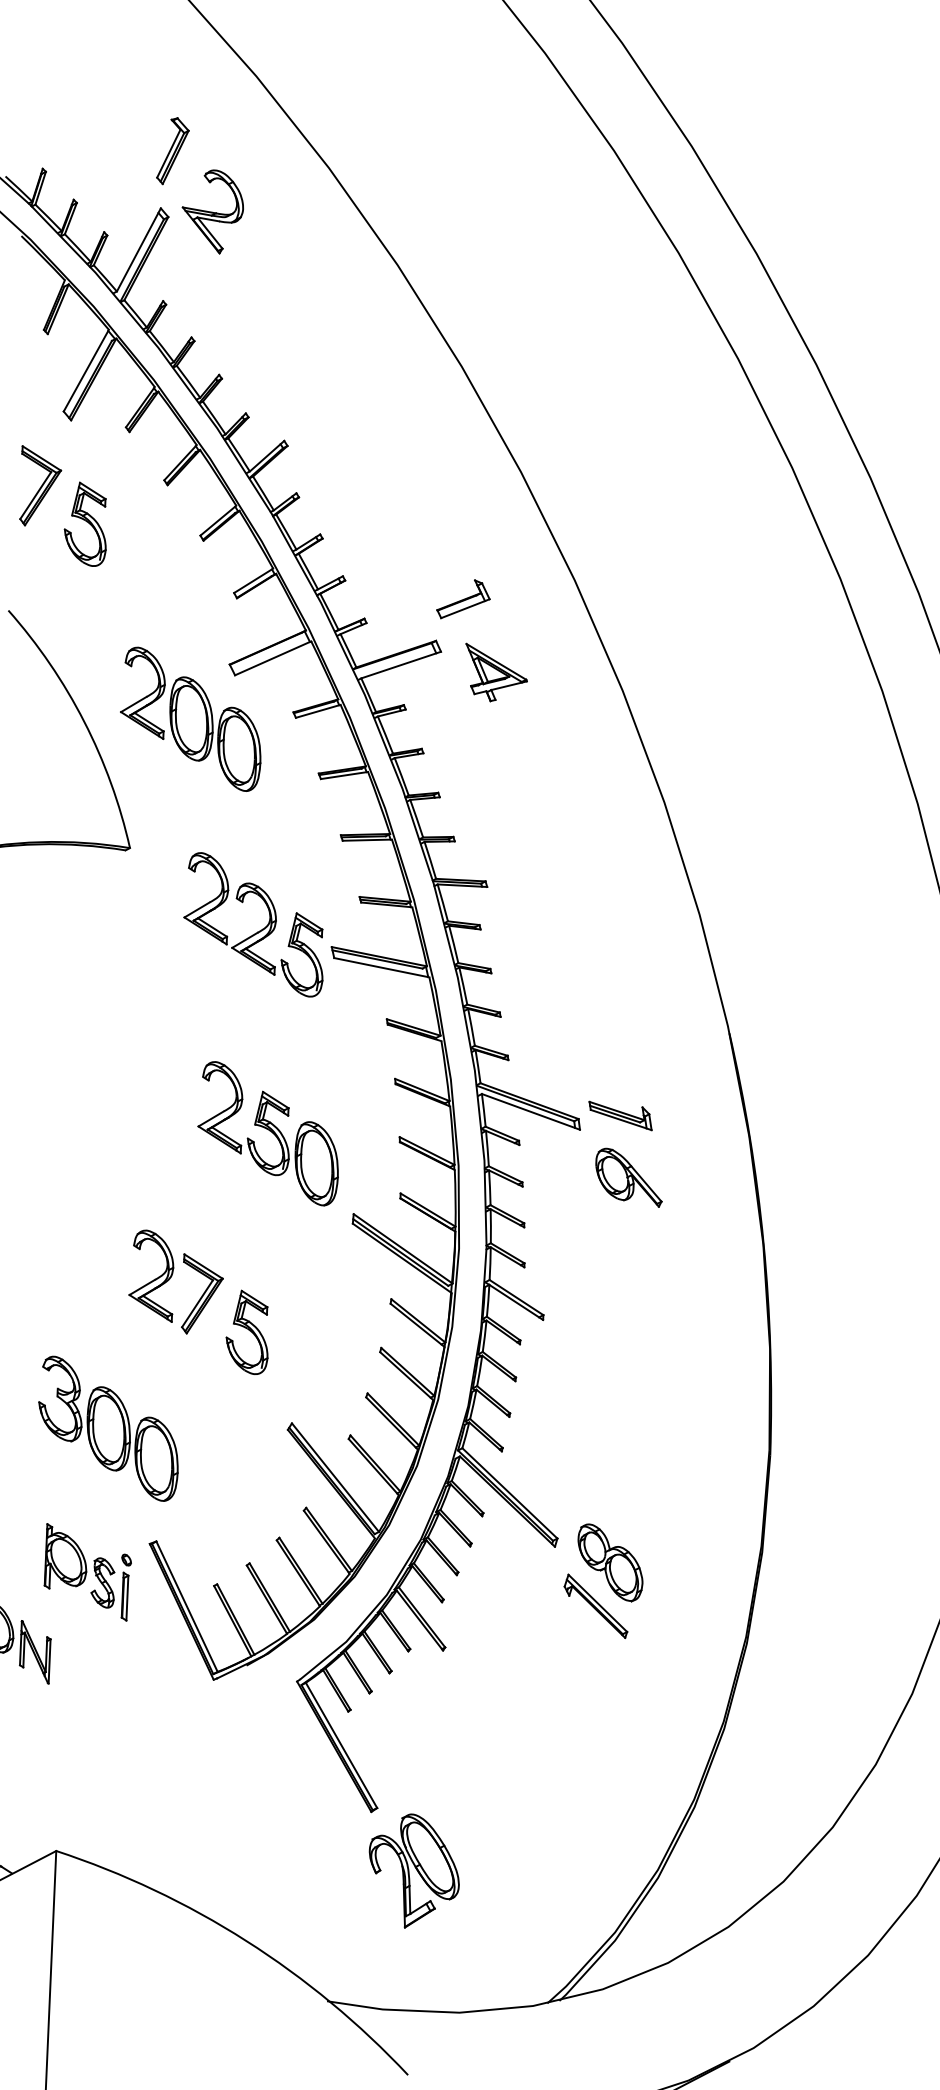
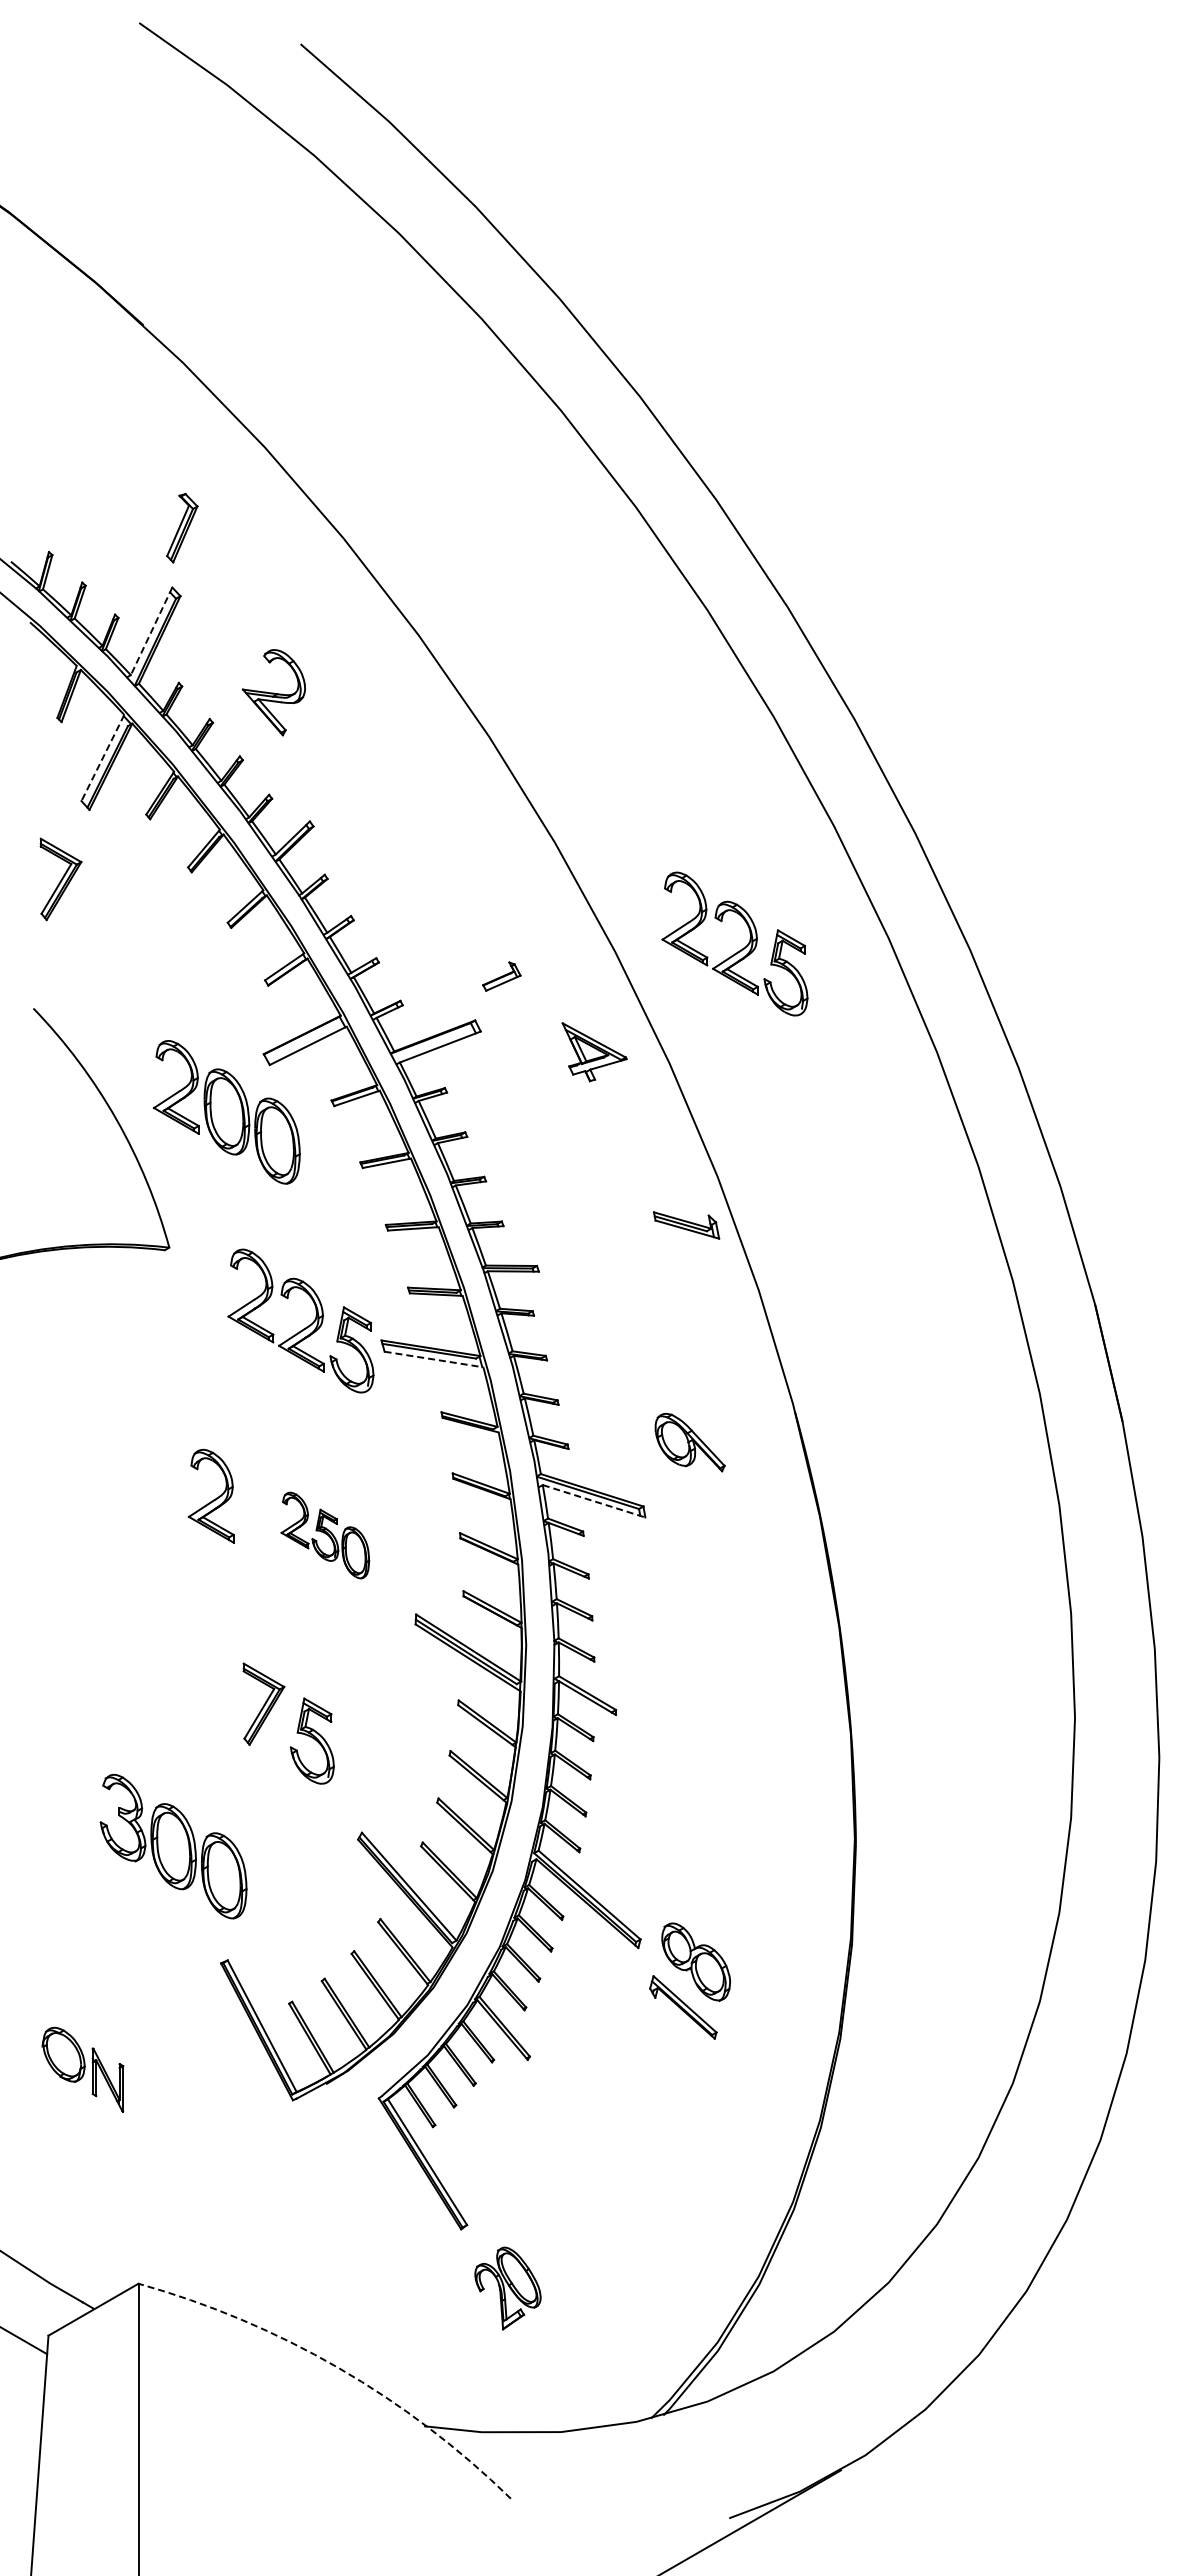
part: (212, 211) -> (273, 692), moved
line: (138, 250) -> (151, 631), solid -> dashed
line: (85, 371) -> (102, 758), solid -> dashed
part: (85, 523) -> (108, 915), removed
part: (696, 583) -> (740, 949), added
part: (463, 599) -> (501, 976), size x0.7
part: (496, 673) -> (594, 1052), moved
line: (382, 967) -> (434, 1359), solid -> dashed
line: (531, 1112) -> (594, 1501), solid -> dashed
part: (620, 1116) -> (686, 1225), moved
part: (269, 1133) -> (325, 1535), size x0.6
part: (628, 1177) -> (689, 1442), moved
part: (151, 1275) -> (210, 1495), moved
part: (87, 1572) -> (158, 1995), removed
part: (413, 1871) -> (507, 2288), size x0.7
arc: (246, 1940) -> (338, 2367), solid -> dashed

